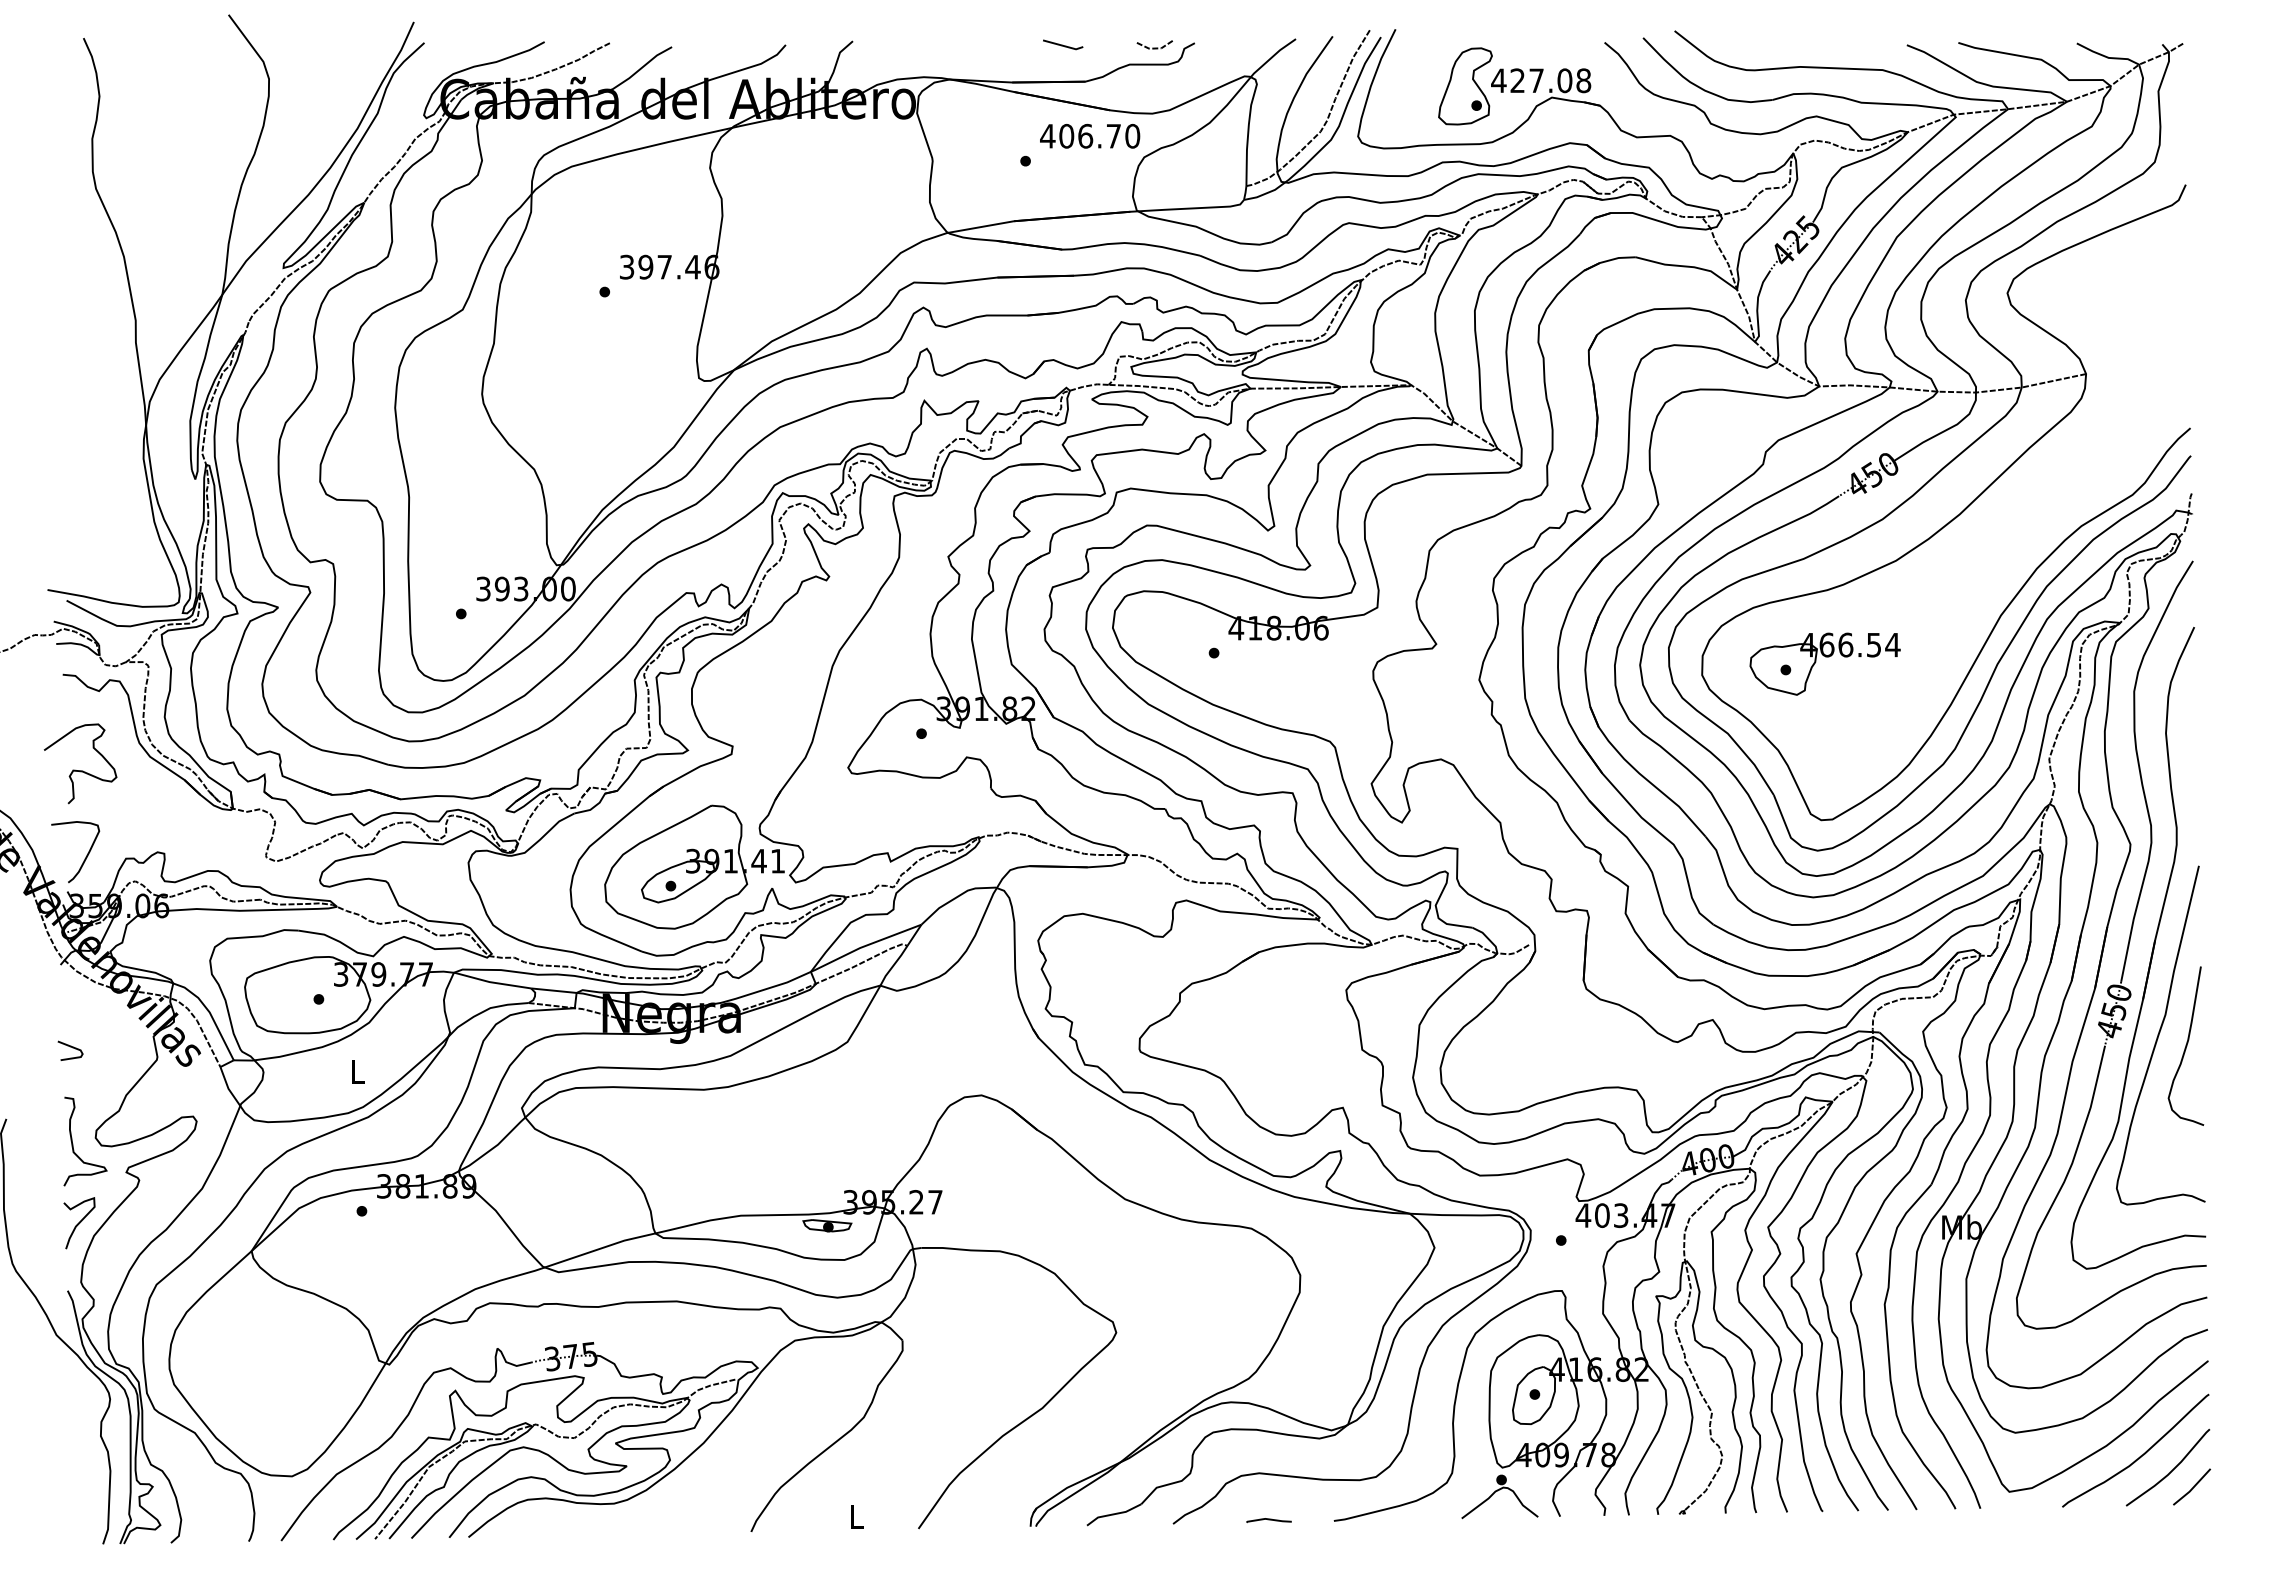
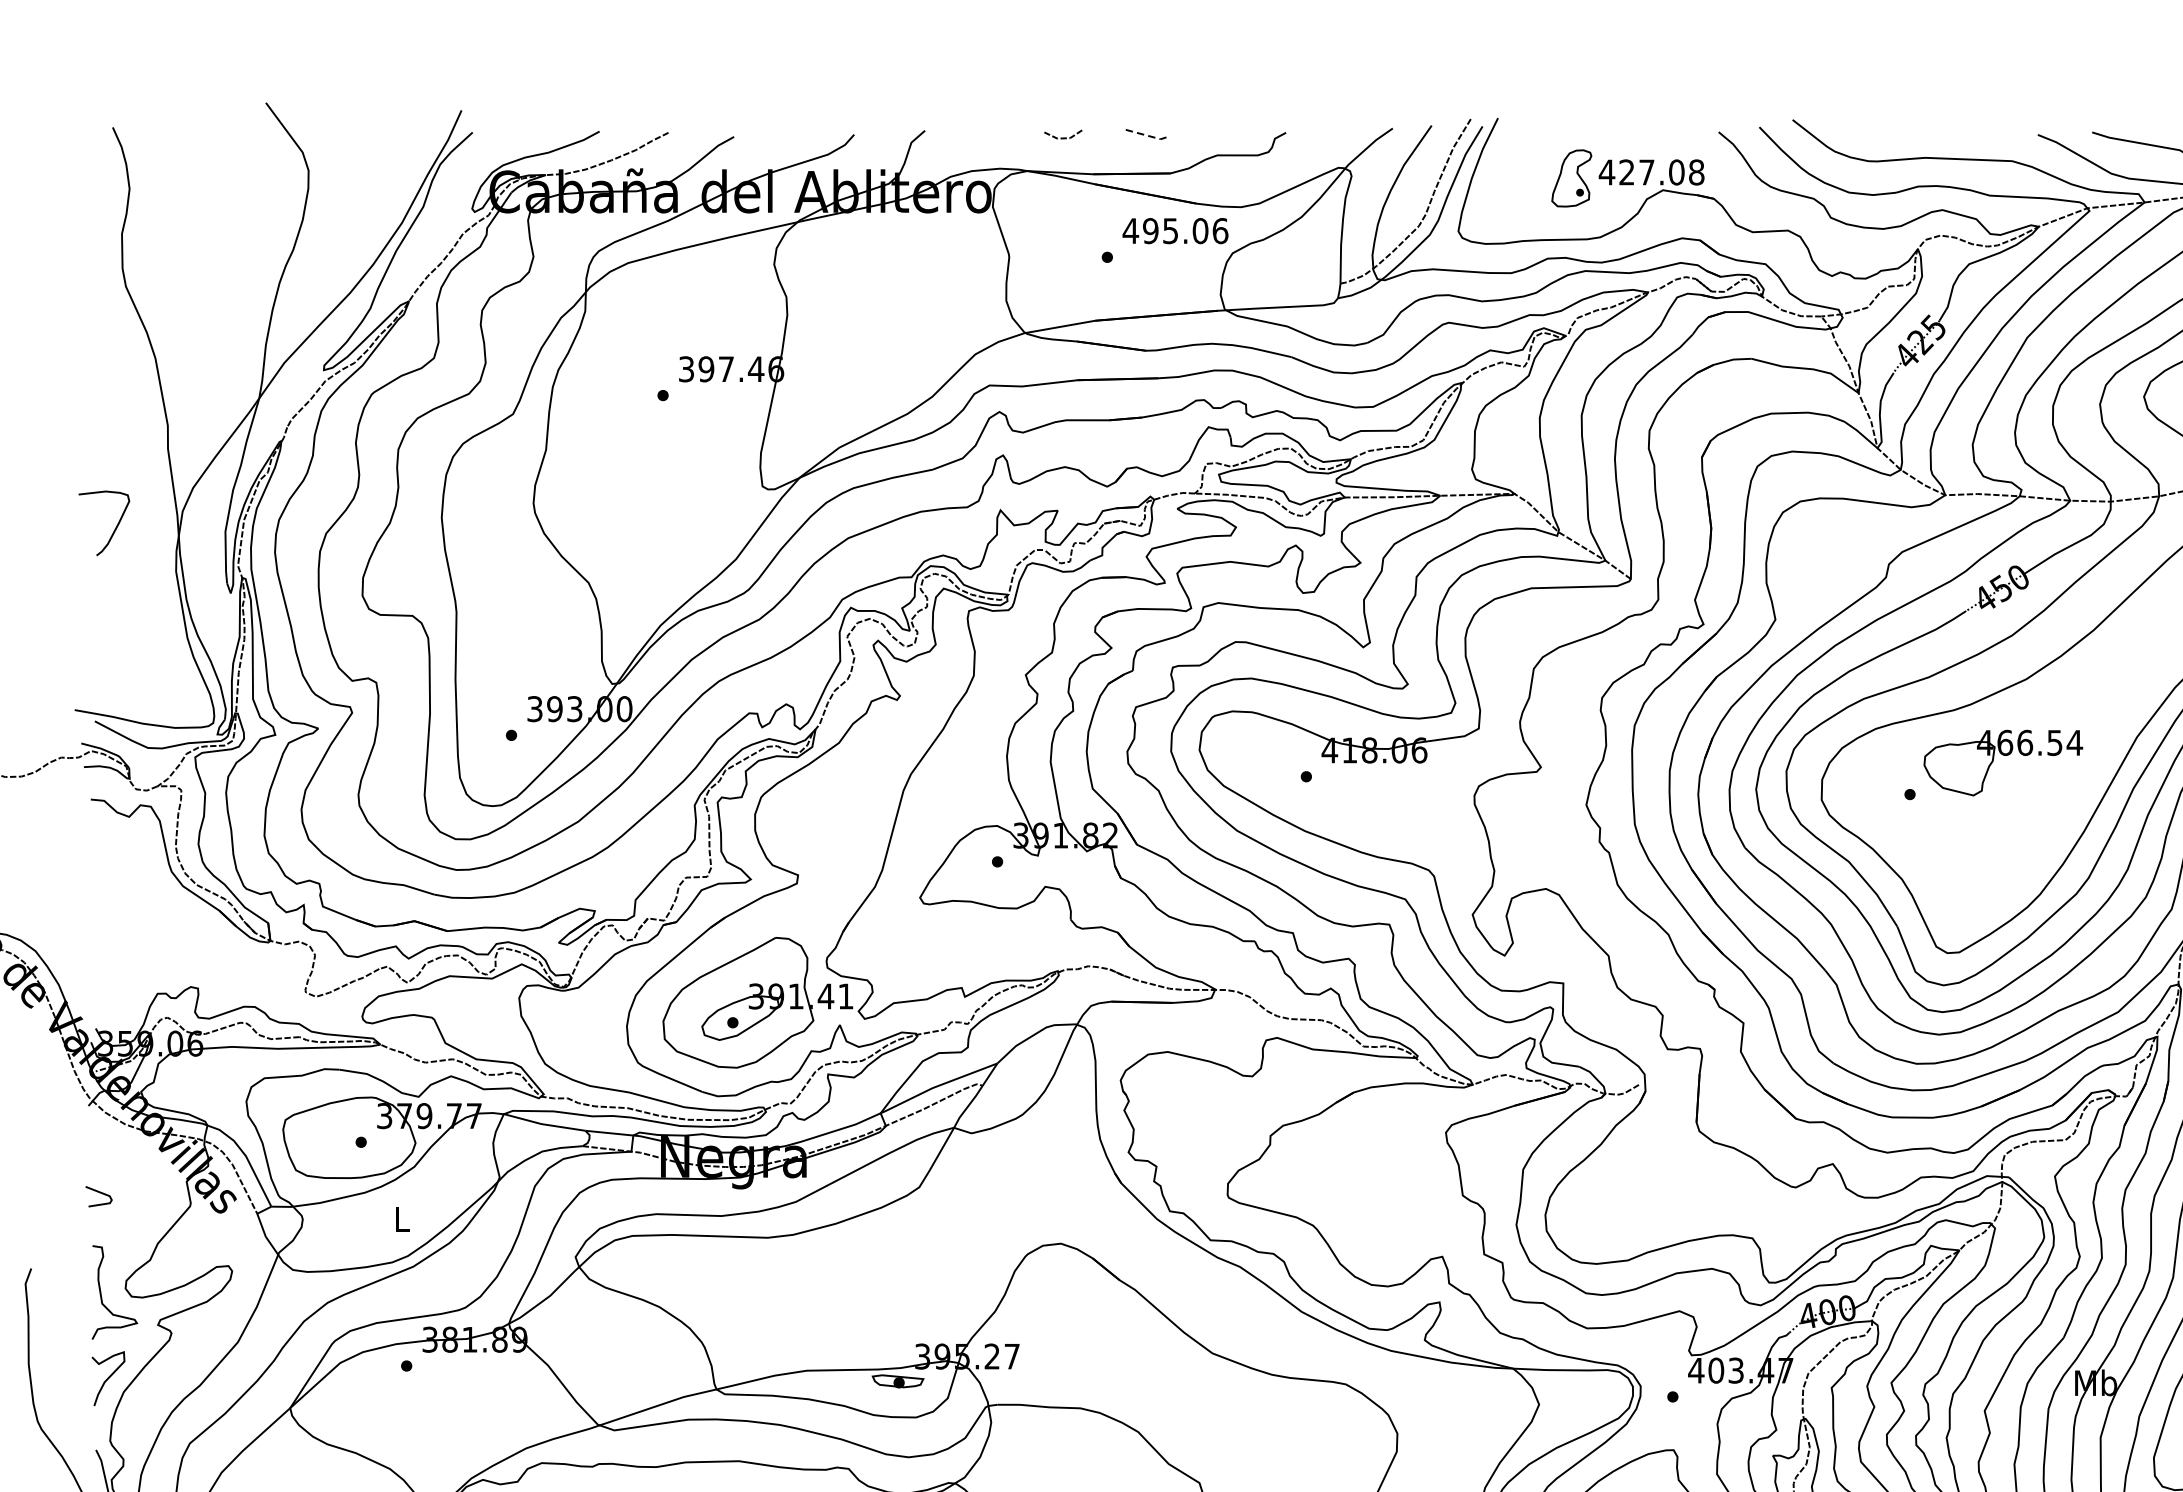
line: (1063, 46) -> (1147, 136), solid -> dashed
line: (1154, 47) -> (1062, 137), moved
part: (1465, 86) -> (1571, 178), size x0.7
text: (1099, 135) -> (1185, 230), 406.70 -> 495.06
part: (1825, 657) -> (2003, 756), moved
curve: (80, 770) -> (109, 900), removed
curve: (85, 856) -> (114, 527), moved

